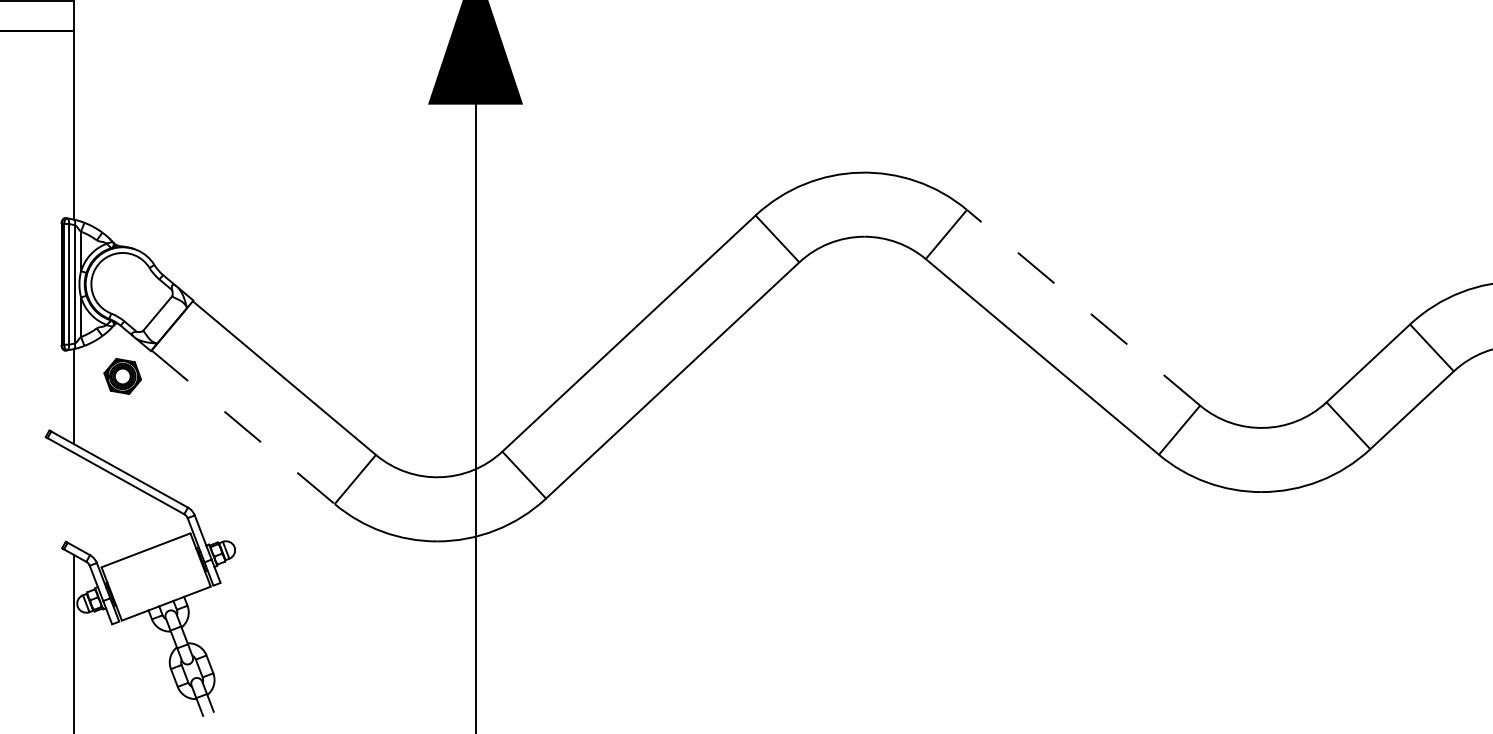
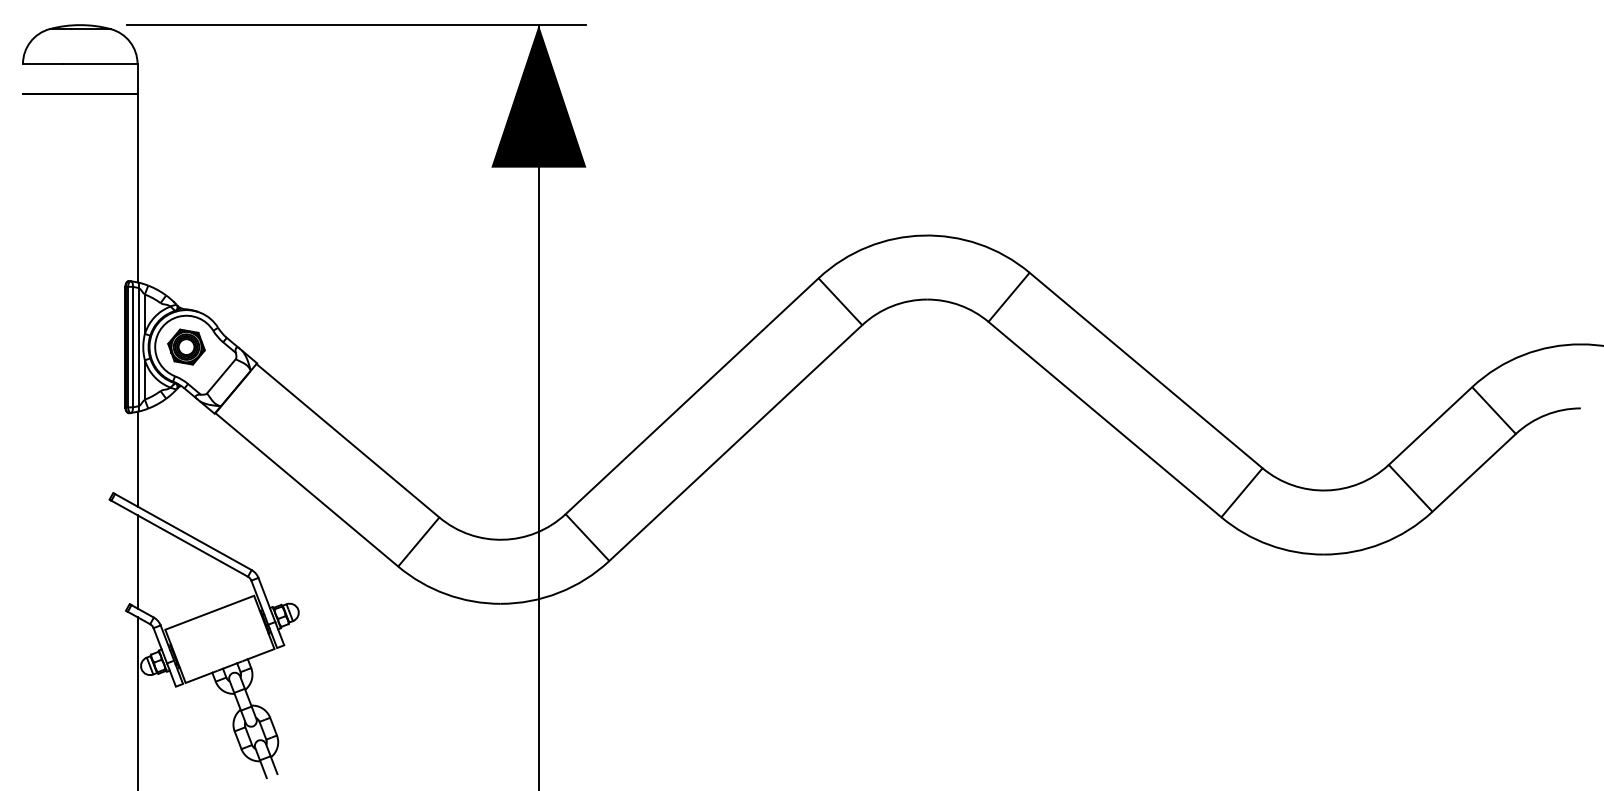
line: (1082, 307) -> (1145, 370), dashed -> solid
part: (122, 375) -> (186, 346), moved
line: (243, 427) -> (307, 490), dashed -> solid
line: (73, 499) -> (137, 561), added

